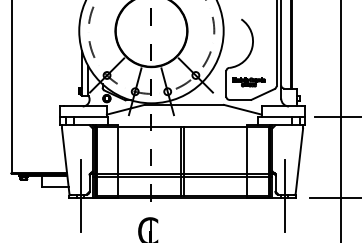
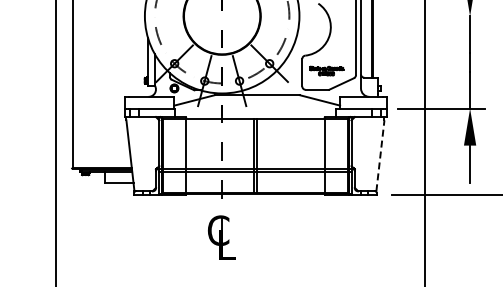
line: (299, 161) -> (380, 155), solid -> dashed
line: (80, 195) -> (146, 192), removed
line: (284, 195) -> (364, 192), removed

